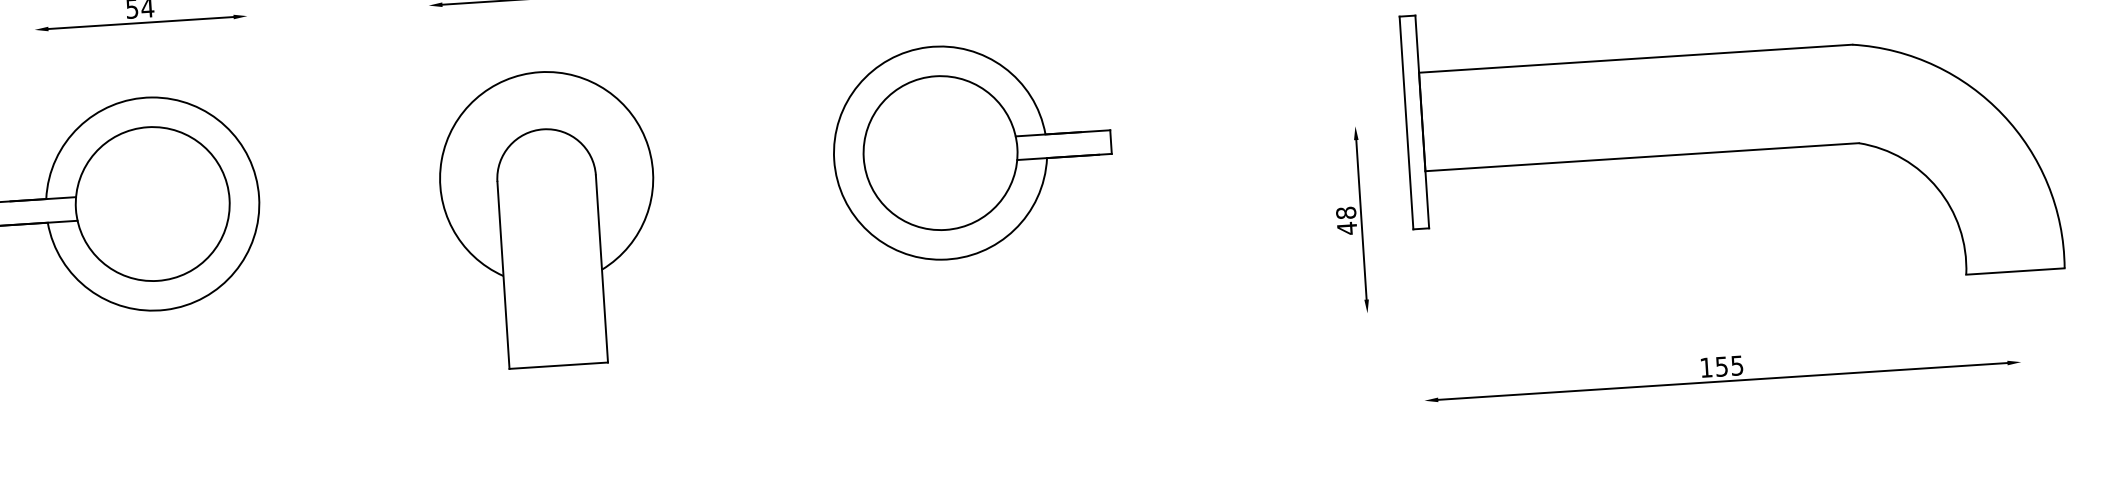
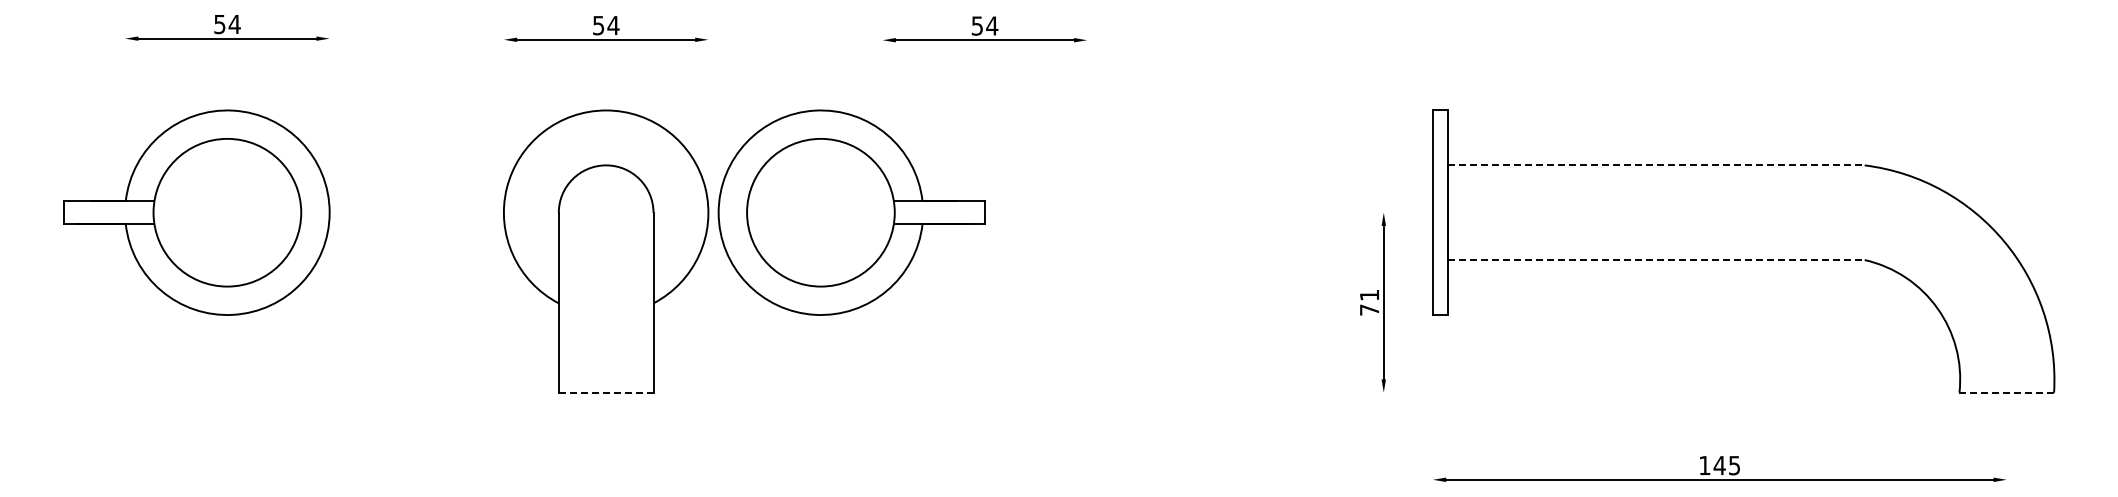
line: (1635, 58) -> (1656, 165), solid -> dashed
part: (972, 150) -> (851, 212), moved
line: (1642, 157) -> (1656, 260), solid -> dashed
text: (1346, 220) -> (1369, 302), 48 -> 71
line: (2015, 271) -> (2006, 392), solid -> dashed
line: (559, 365) -> (606, 392), solid -> dashed
text: (1721, 366) -> (1719, 465), 155 -> 145

